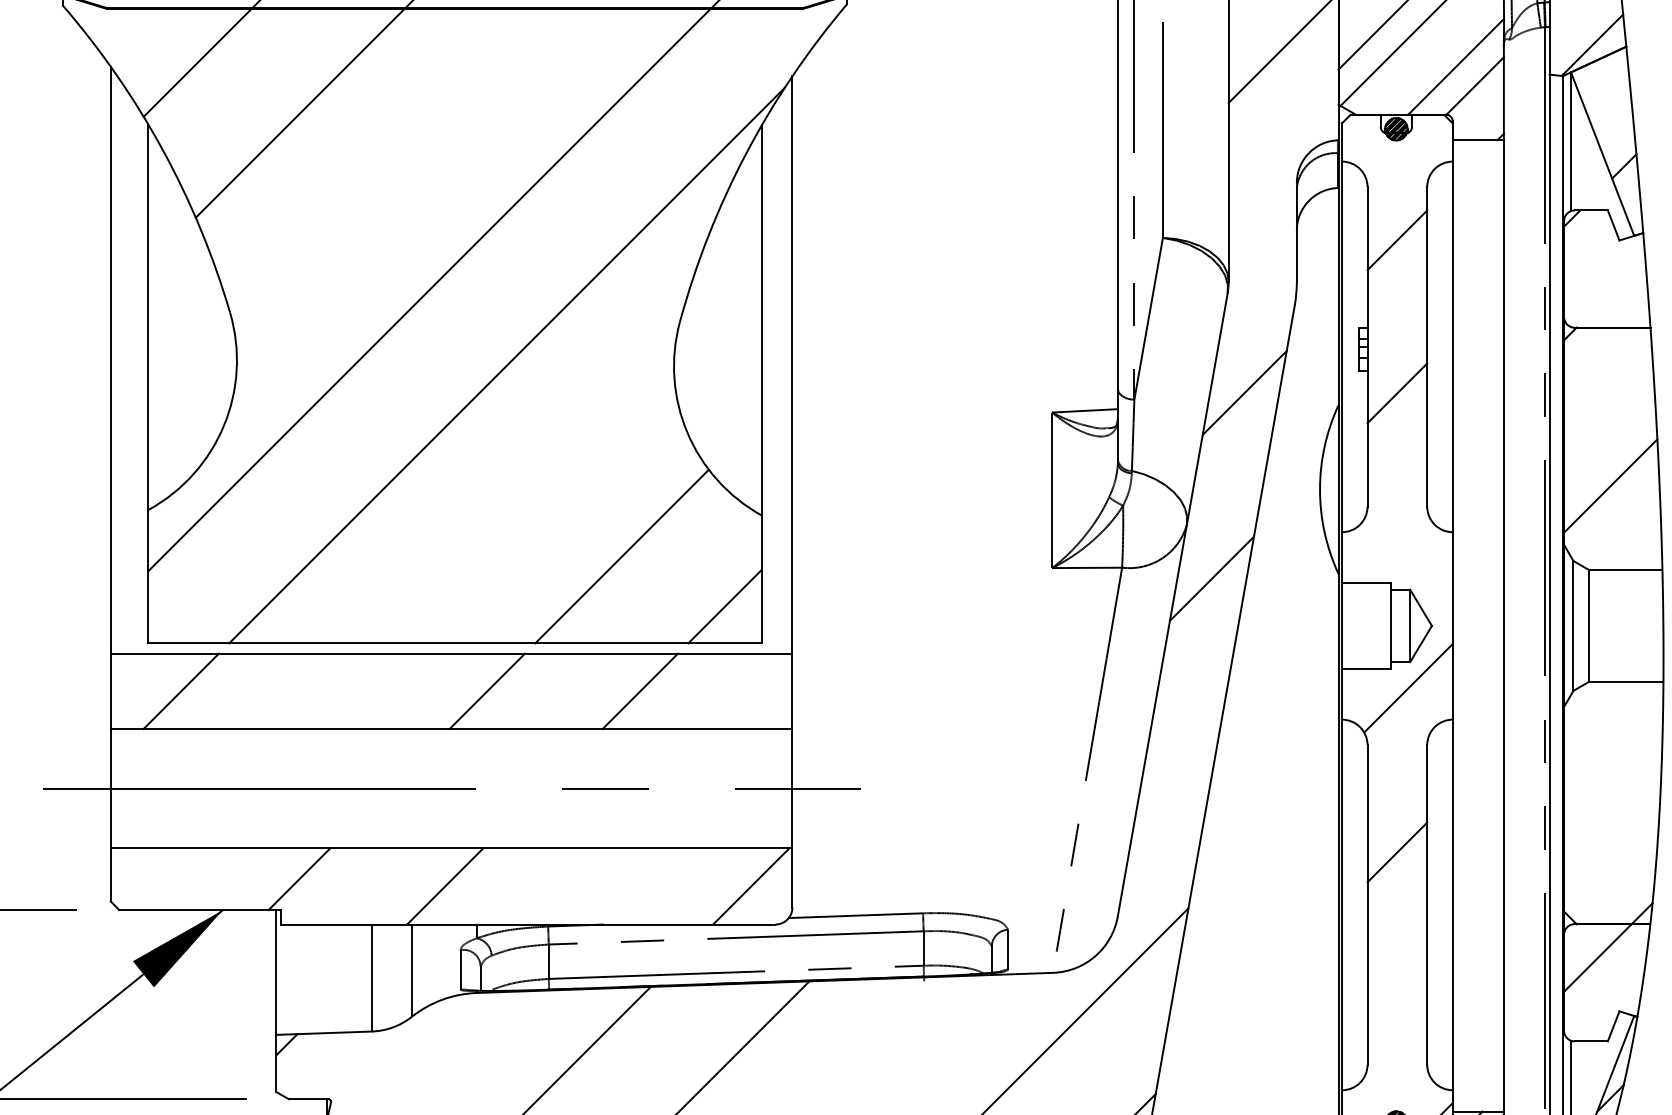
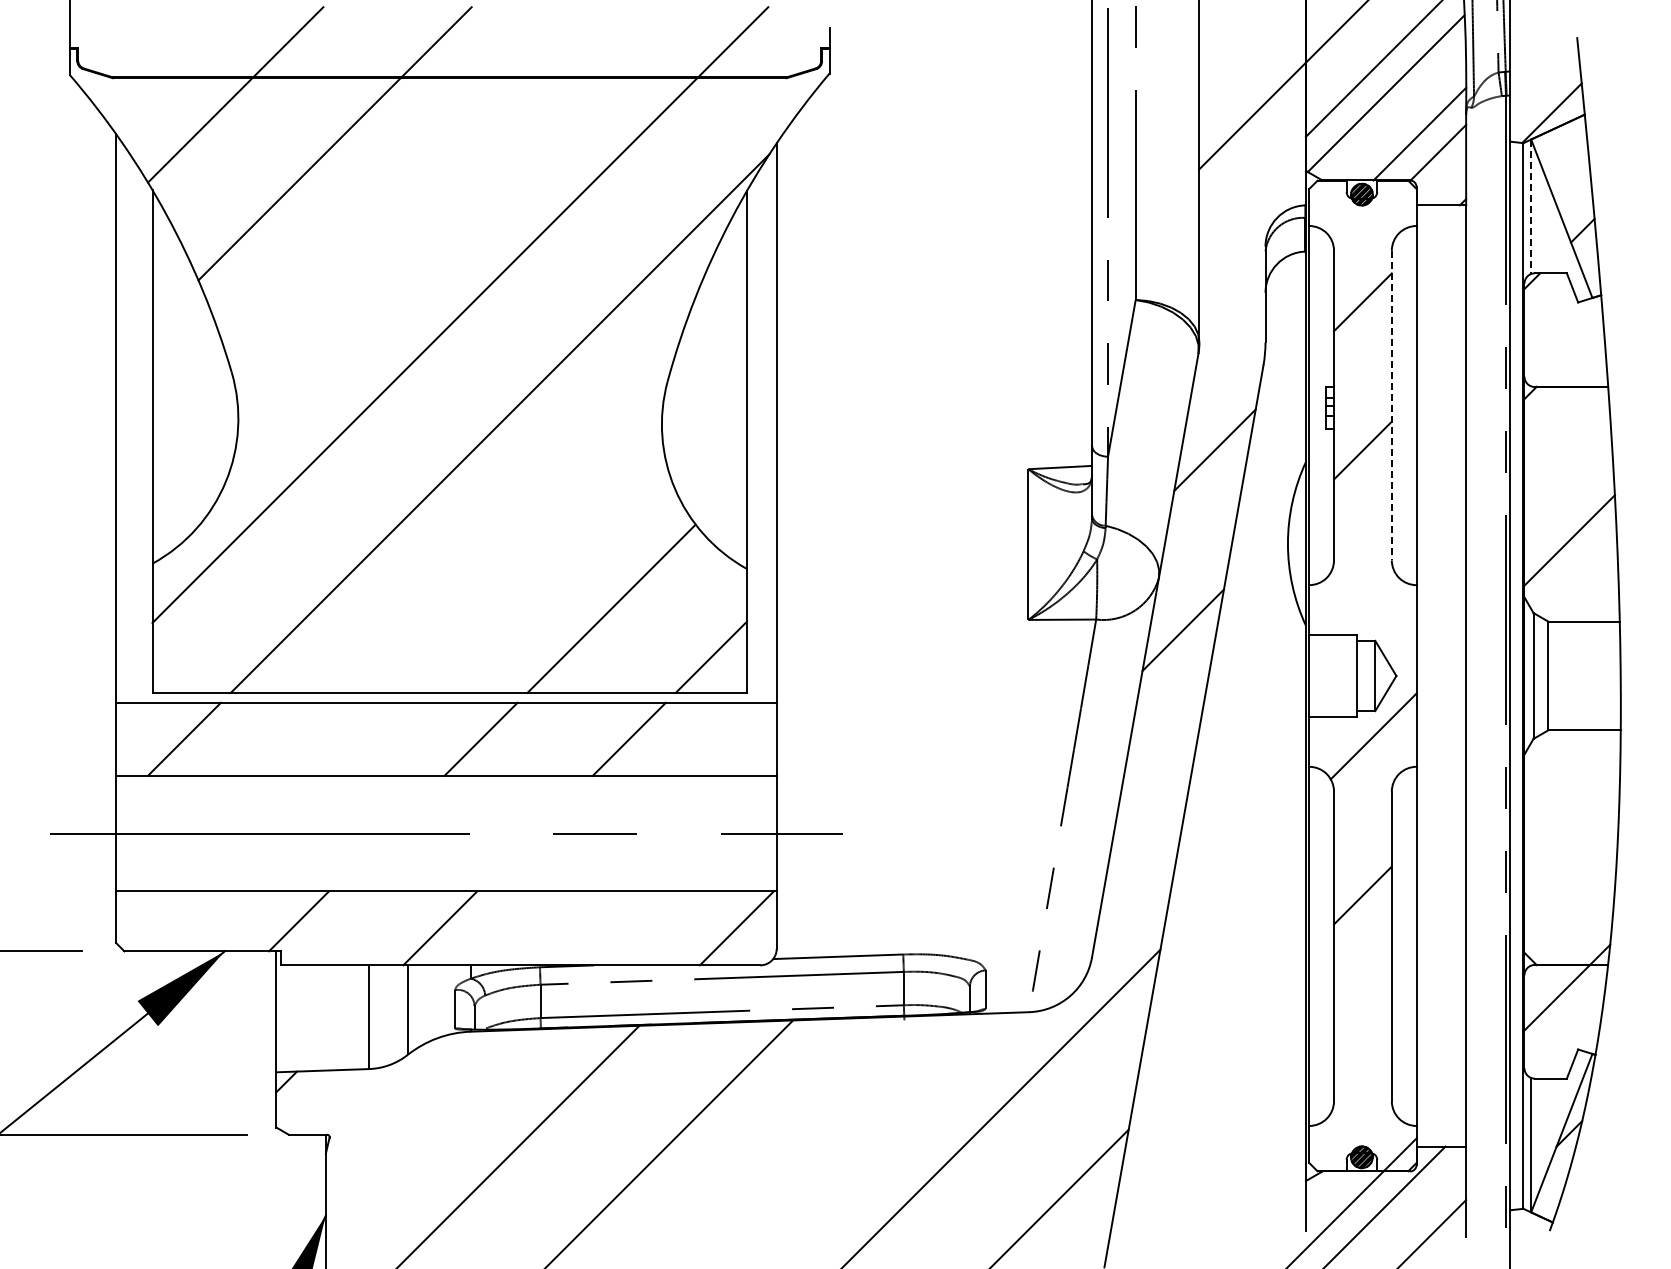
line: (1571, 142) -> (1531, 207), solid -> dashed
line: (1426, 346) -> (1391, 405), solid -> dashed

